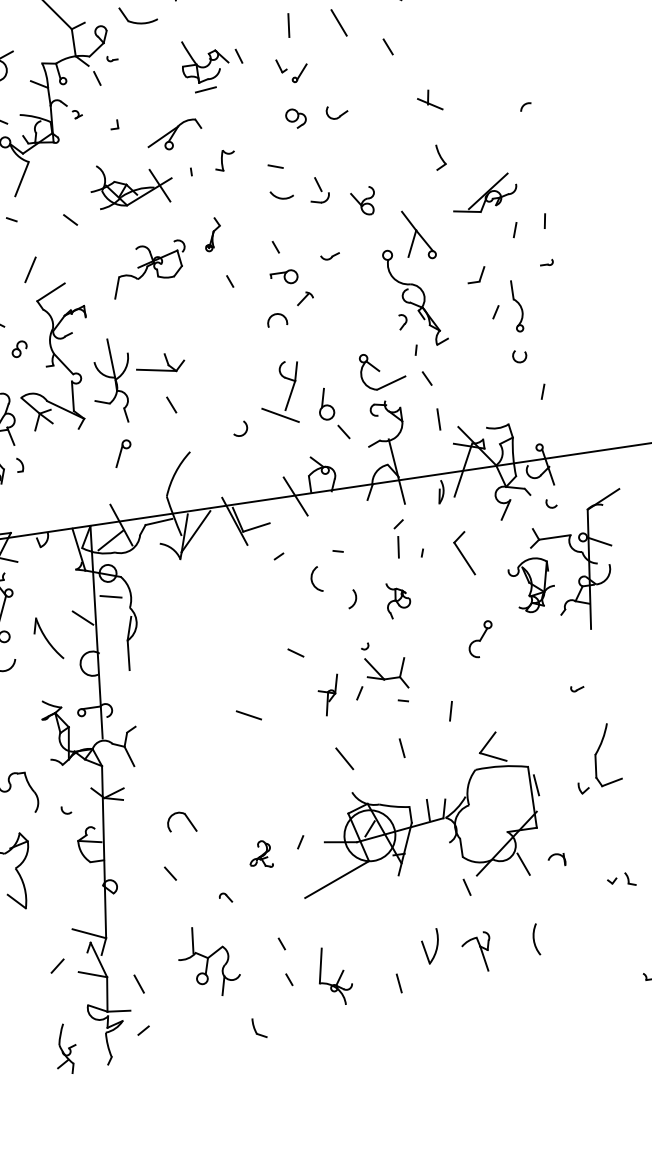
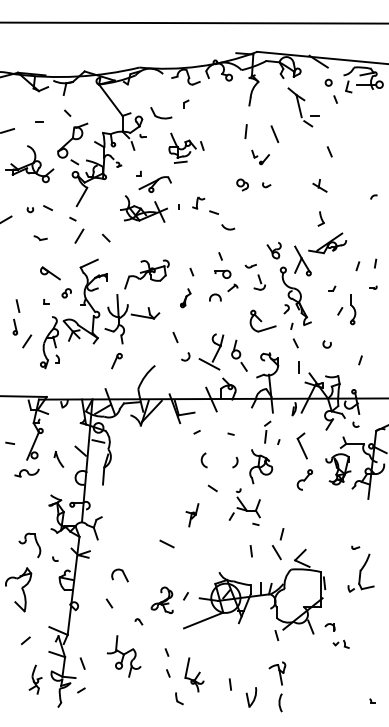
line: (387, 46) -> (329, 151), moved
part: (212, 62) -> (186, 147), moved
part: (292, 70) -> (260, 157), moved
part: (337, 113) -> (266, 185), size x0.62
part: (173, 135) -> (154, 184), moved
line: (274, 166) -> (213, 212), moved
part: (318, 190) -> (259, 282), moved
part: (484, 194) -> (327, 243), moved
part: (362, 201) -> (273, 250), moved
line: (71, 220) -> (106, 238), moved
part: (212, 235) -> (185, 298), moved
line: (30, 268) -> (79, 235), moved
part: (148, 269) -> (146, 274), moved
part: (476, 274) -> (332, 288), size x0.62
arc: (515, 357) -> (324, 344), moved
part: (381, 369) -> (262, 320), moved
part: (280, 392) -> (211, 351), moved
line: (171, 405) -> (175, 337), moved
arc: (313, 580) -> (202, 460), moved
part: (398, 599) -> (261, 466), size x1.67
part: (46, 636) -> (58, 458), size x0.62
part: (480, 638) -> (304, 479), moved
line: (295, 653) -> (212, 488), moved
part: (576, 688) -> (355, 547), moved
part: (329, 695) -> (192, 515), moved
line: (247, 714) -> (166, 543), moved
line: (344, 758) -> (276, 552), moved
part: (259, 853) -> (161, 599), size x1.67
part: (620, 879) -> (340, 643), moved
arc: (535, 939) -> (280, 702), moved
part: (431, 947) -> (251, 697), moved
line: (56, 965) -> (25, 640), moved
part: (259, 1028) -> (179, 698), moved
part: (65, 1049) -> (35, 679), moved

